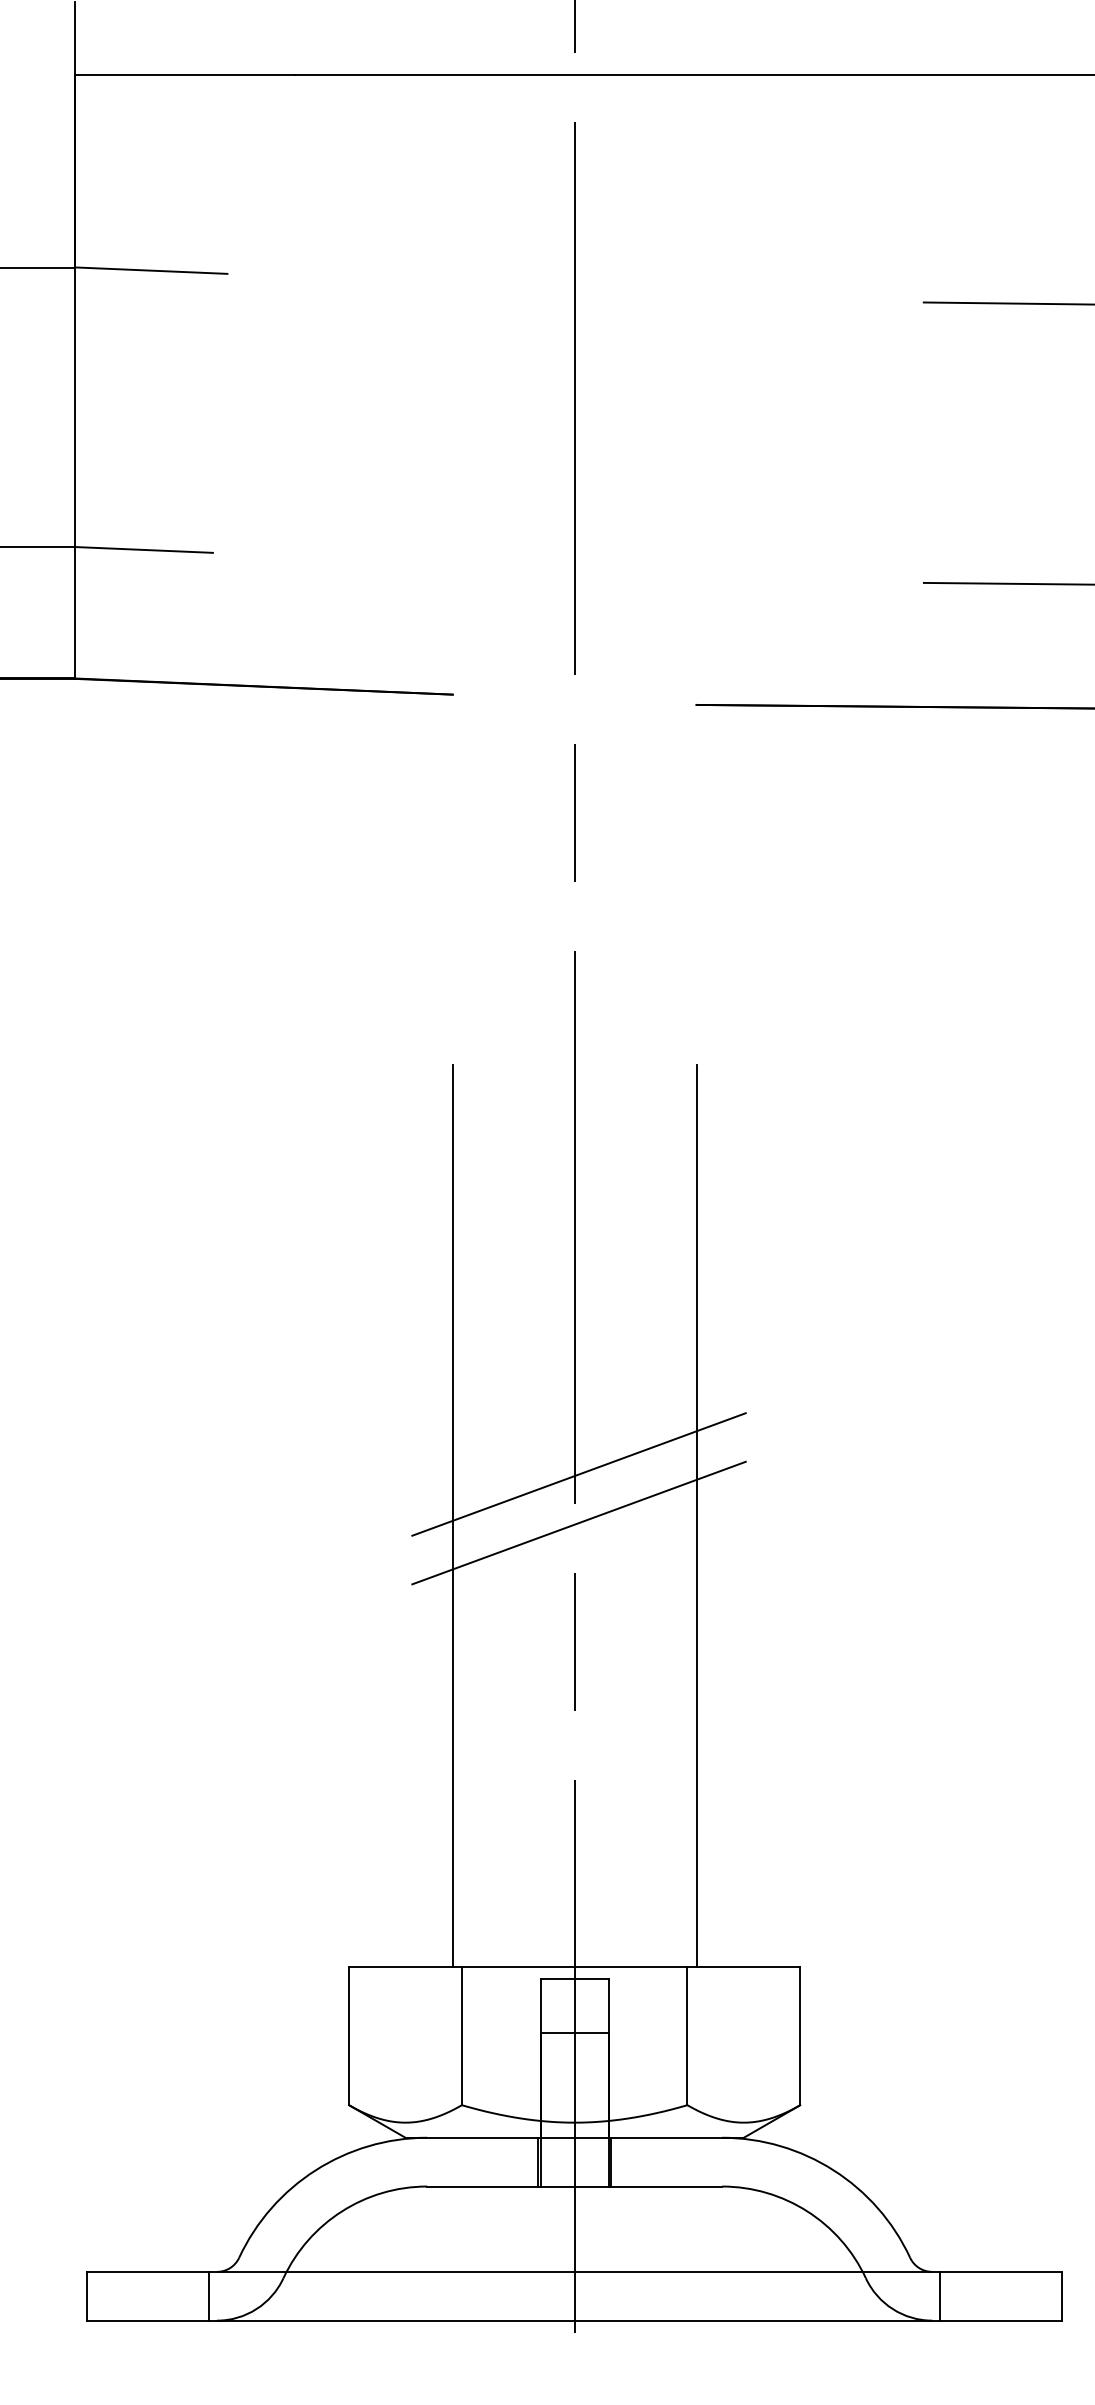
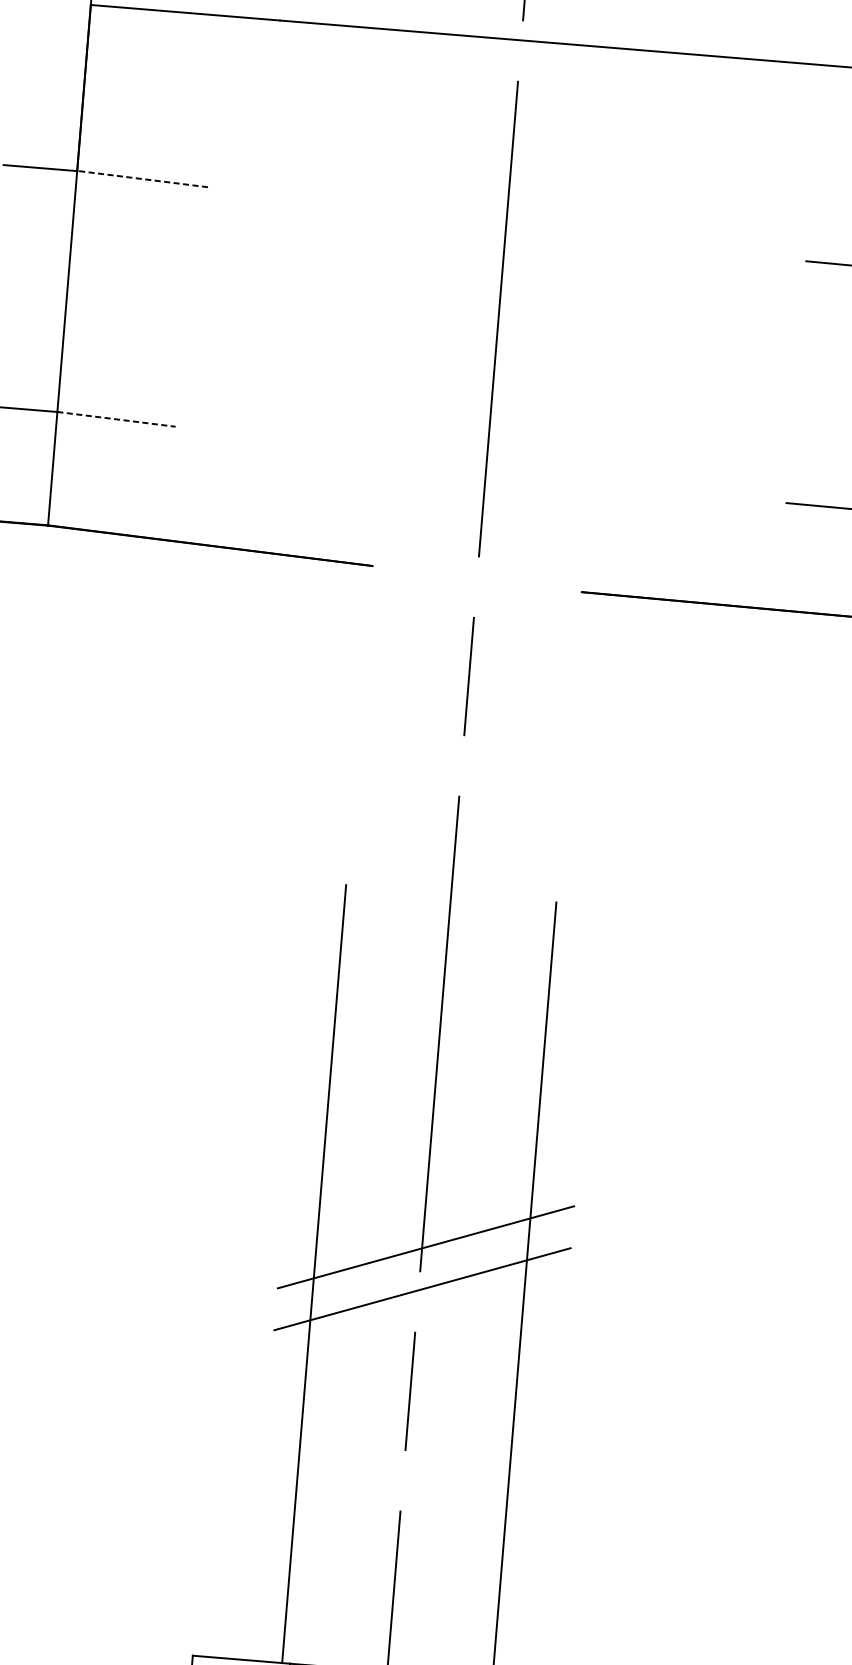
line: (150, 270) -> (141, 178), solid -> dashed
line: (144, 549) -> (116, 419), solid -> dashed

